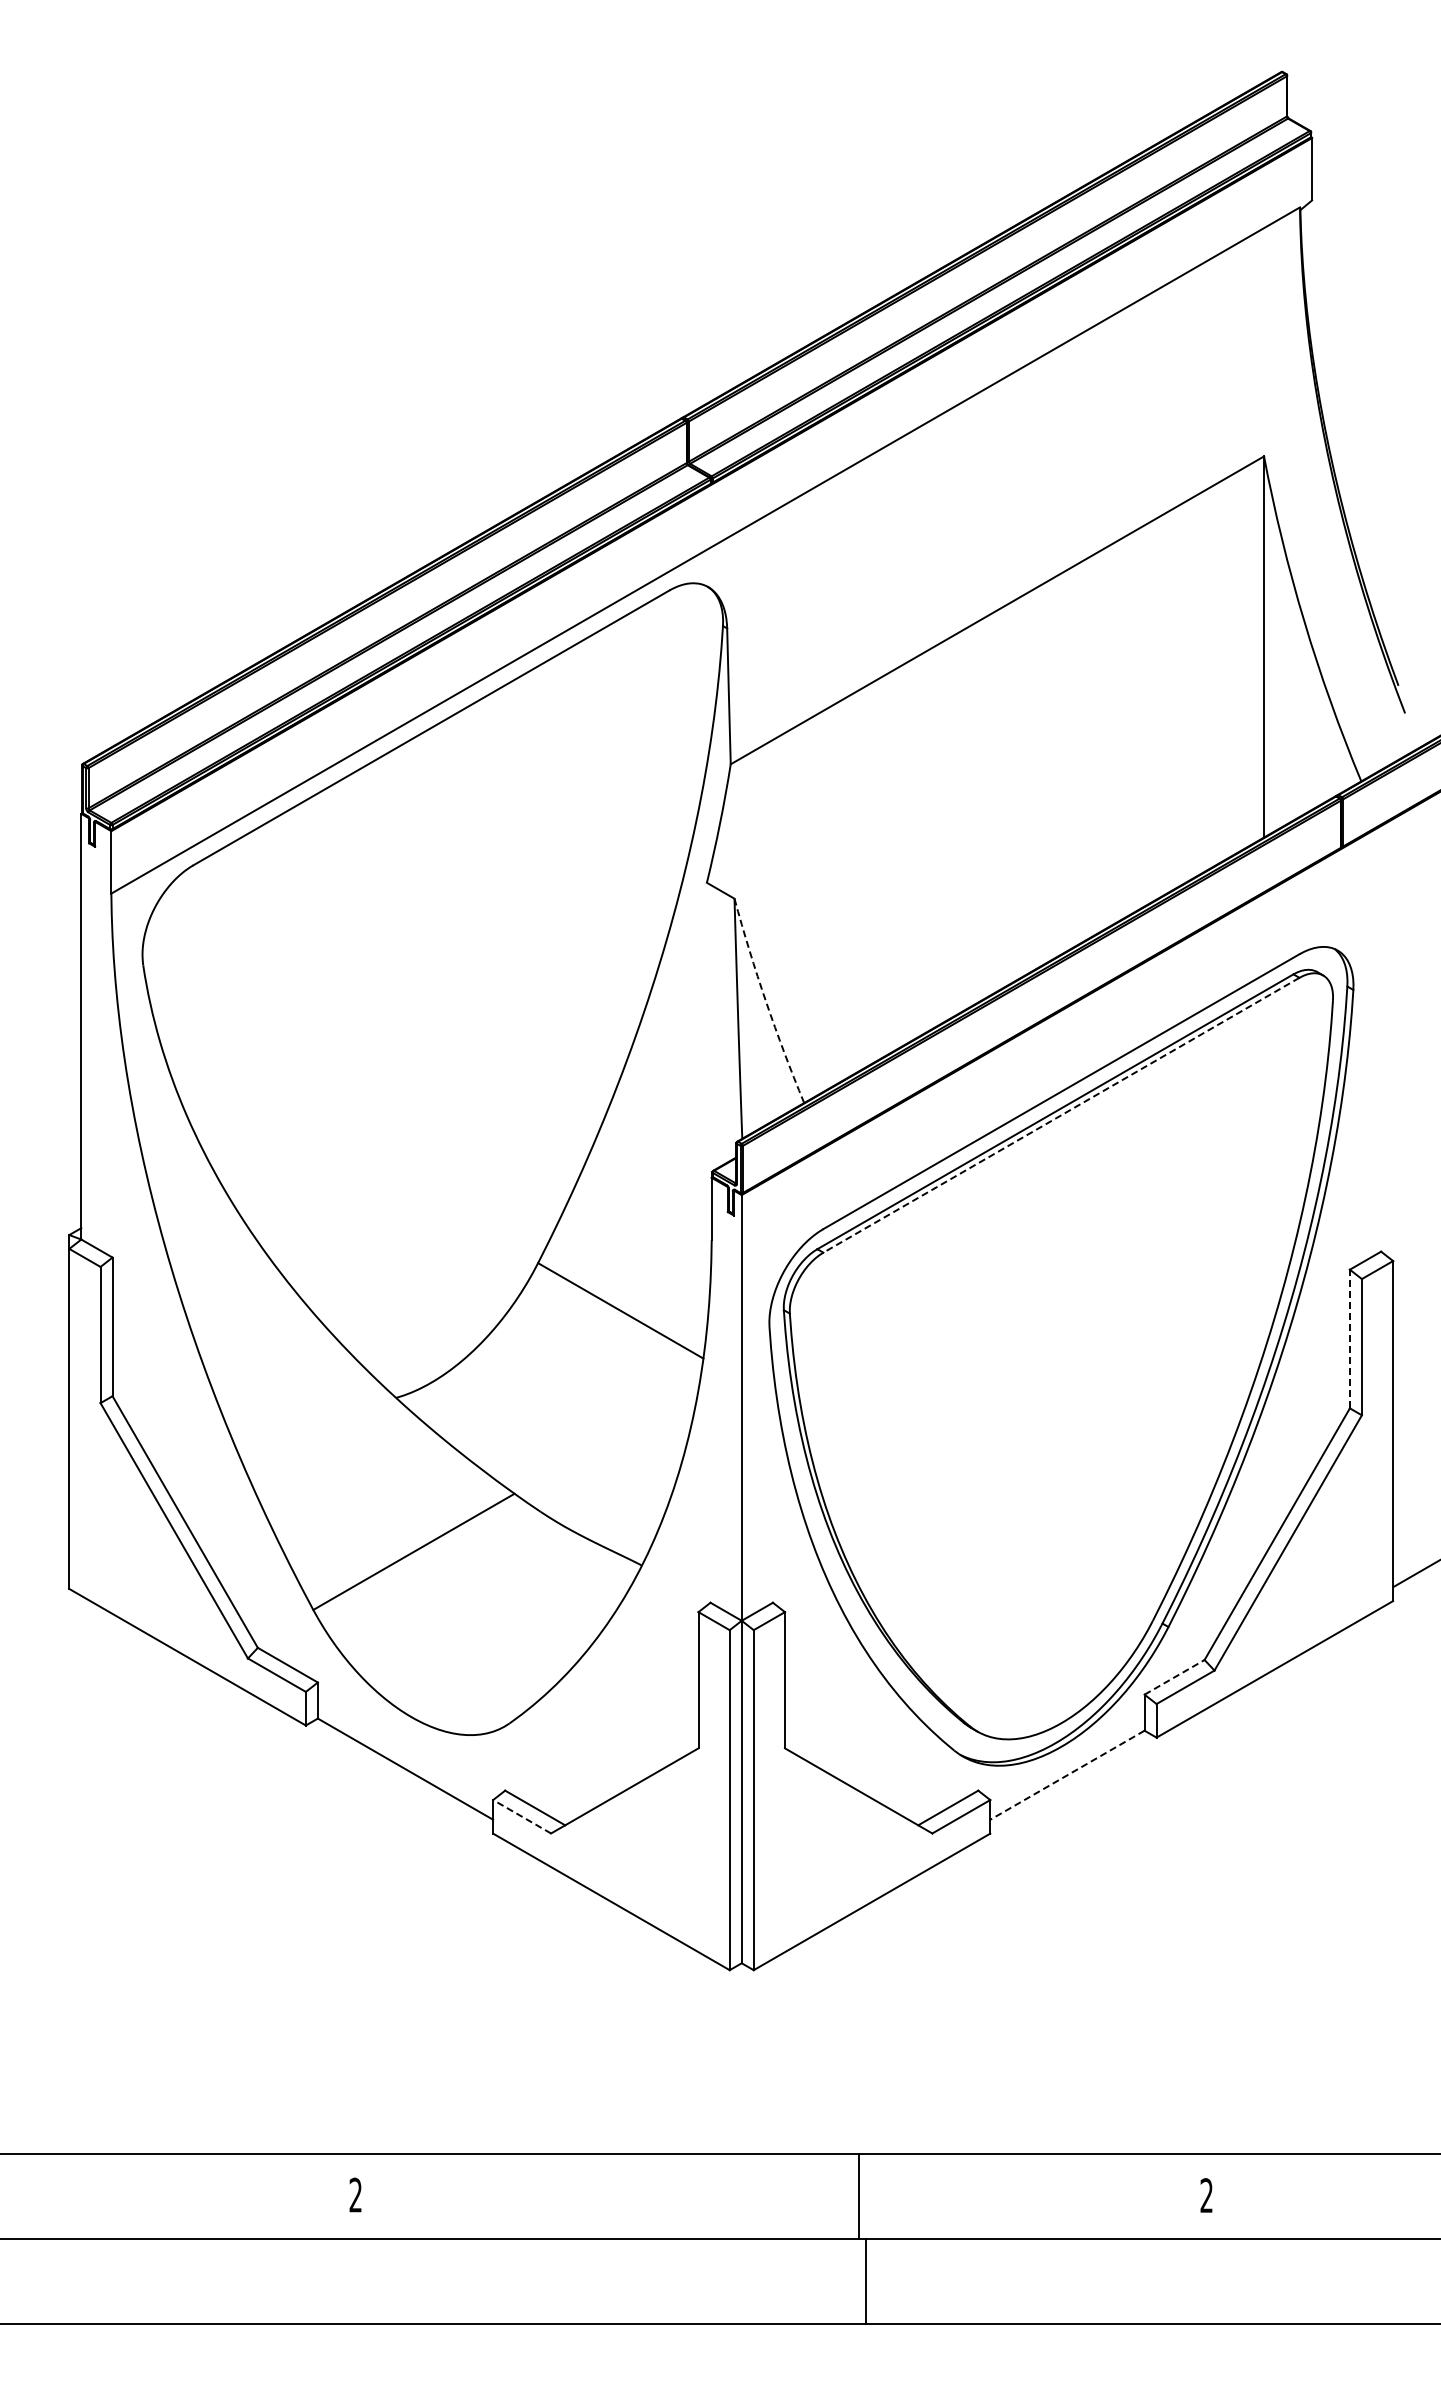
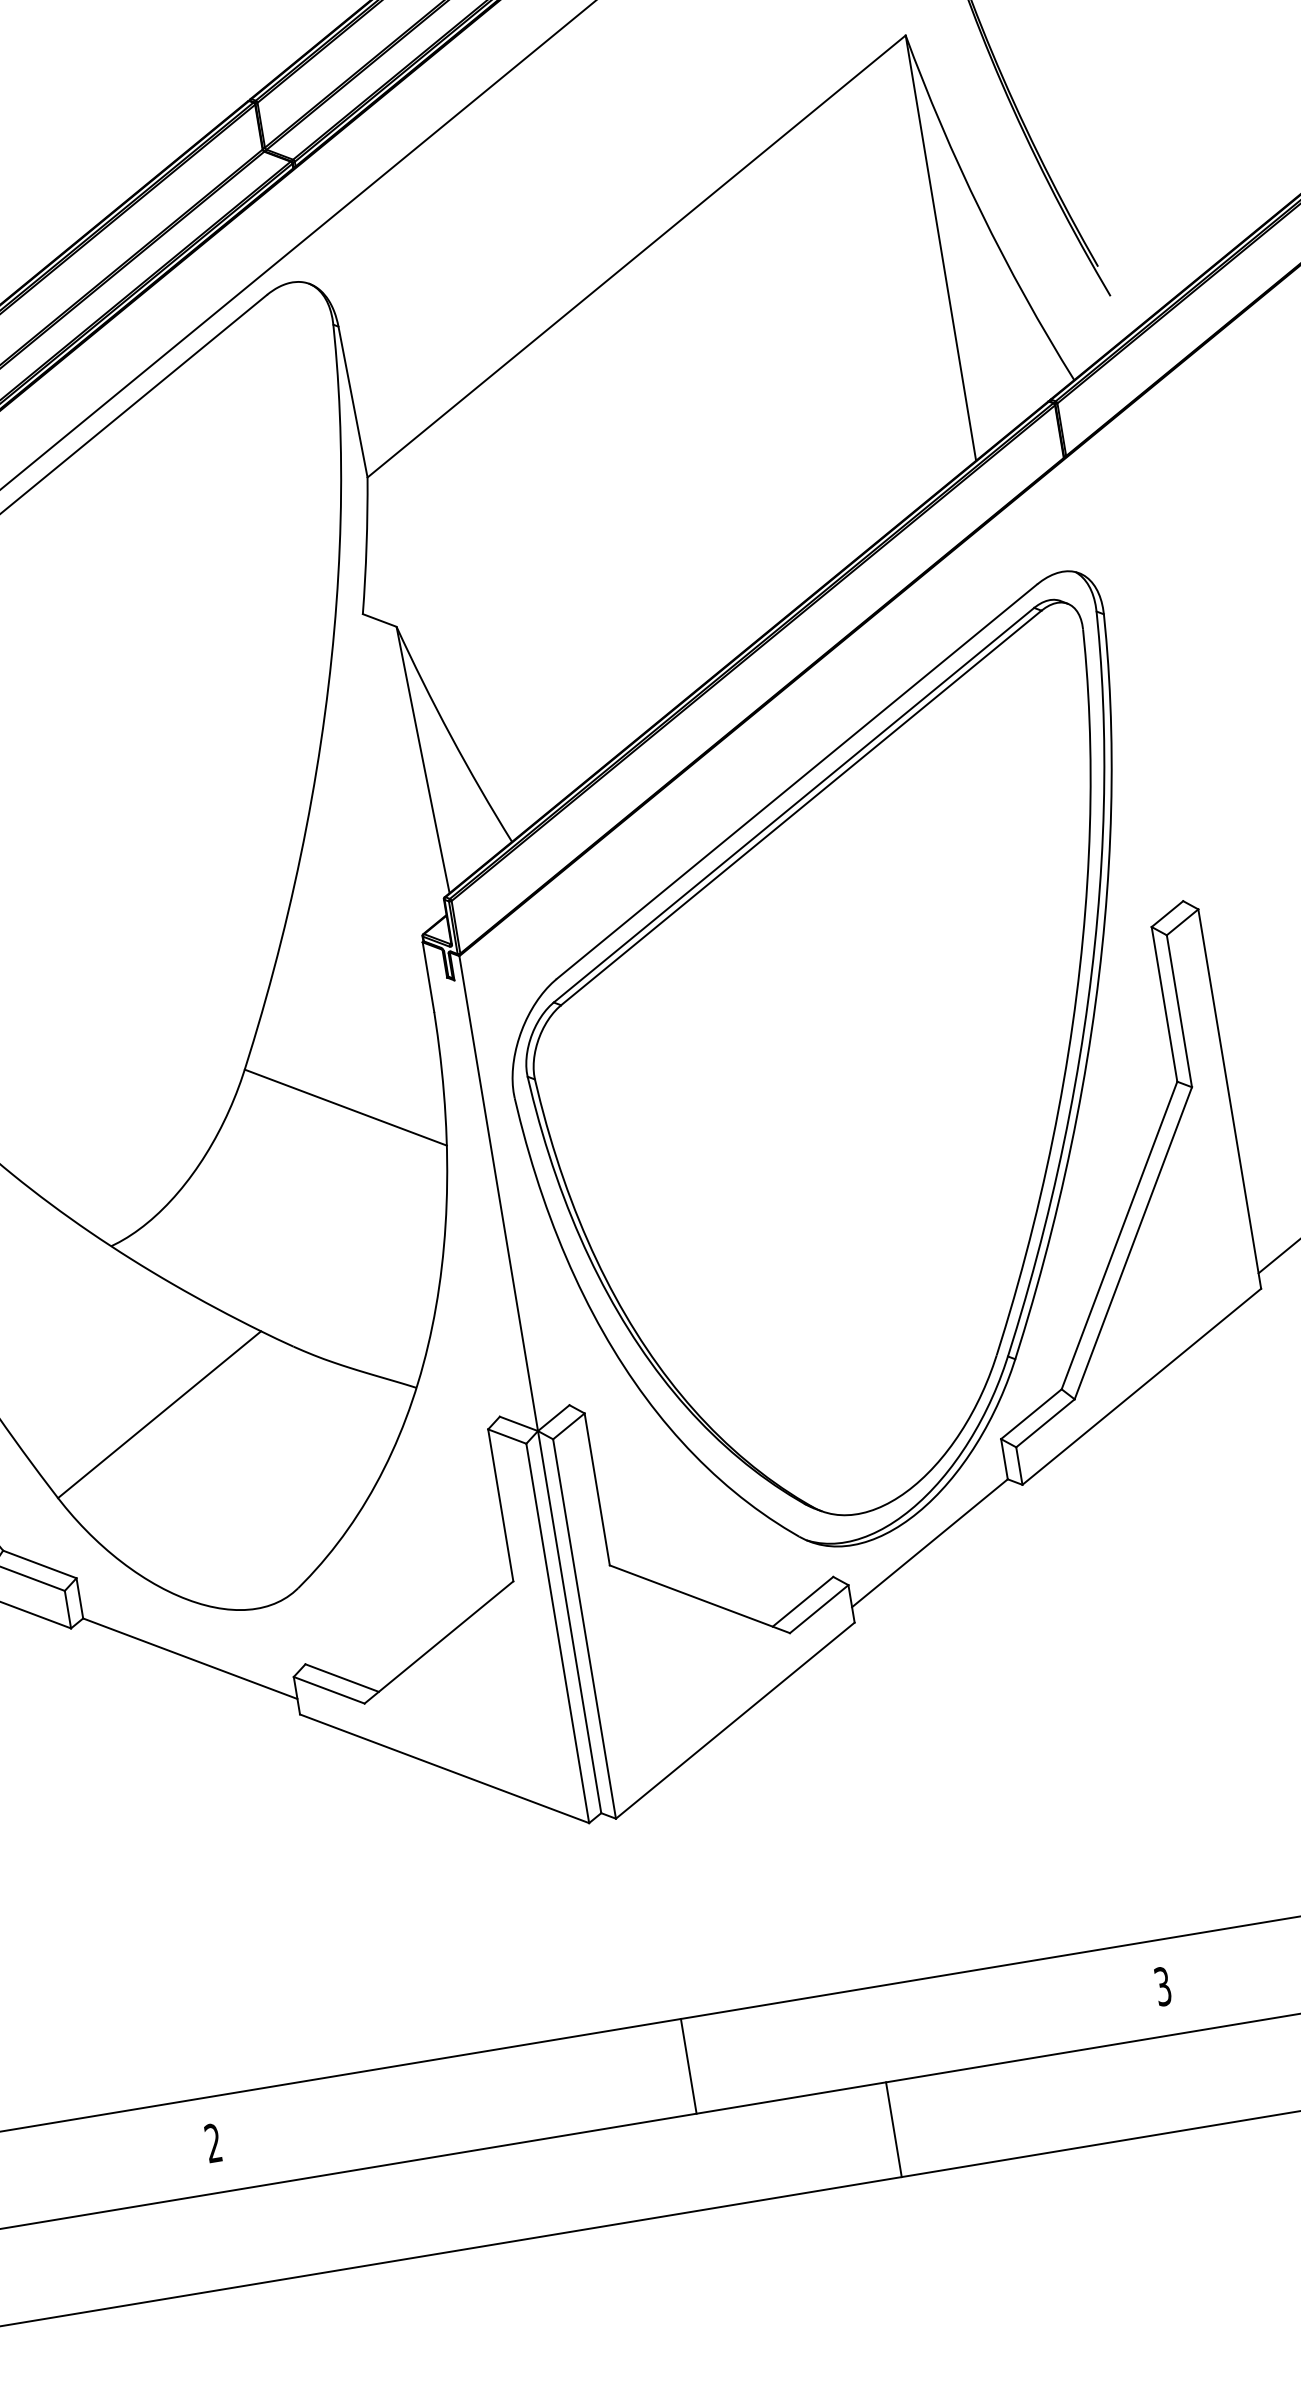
arc: (766, 1001) -> (451, 735), dashed -> solid
line: (1061, 1115) -> (801, 808), dashed -> solid
line: (1349, 1338) -> (1163, 1003), dashed -> solid
line: (1174, 1677) -> (1031, 1414), dashed -> solid
line: (1067, 1775) -> (930, 1543), dashed -> solid
line: (521, 1816) -> (328, 1690), dashed -> solid
text: (1206, 2195) -> (1162, 1986), 2 -> 3
line: (858, 2196) -> (688, 2066), moved
line: (866, 2281) -> (894, 2129), moved

